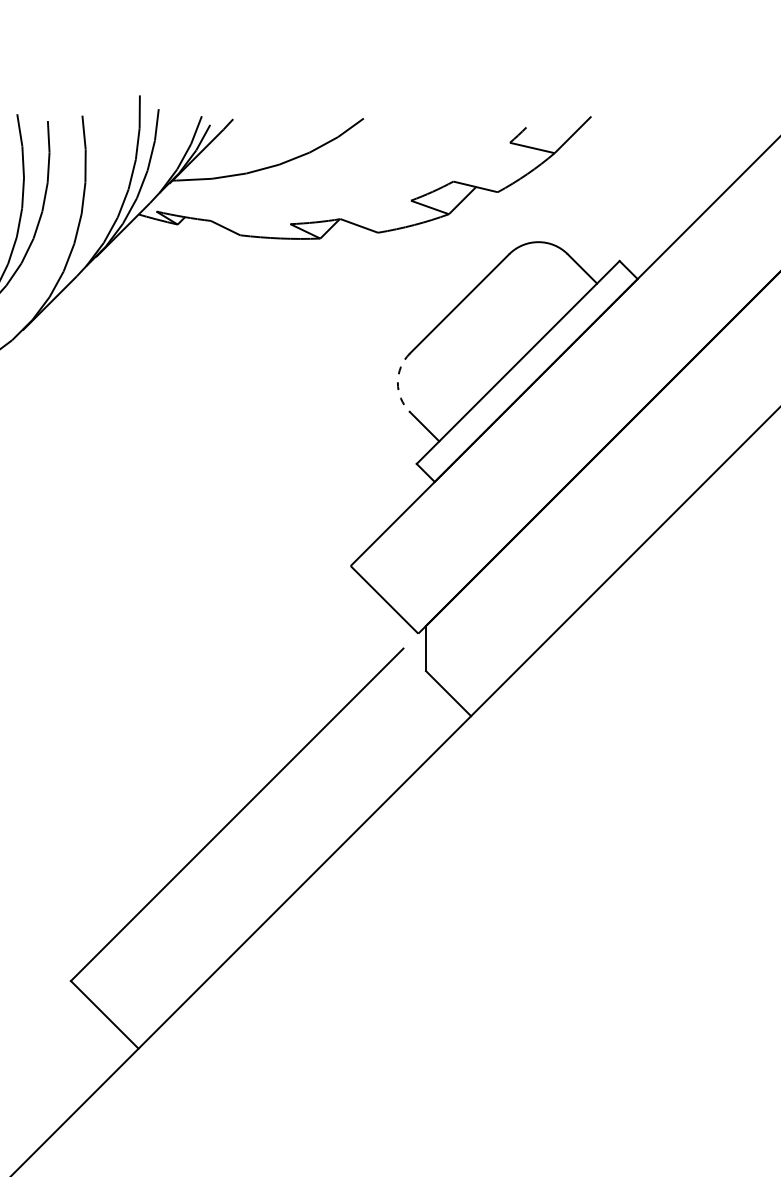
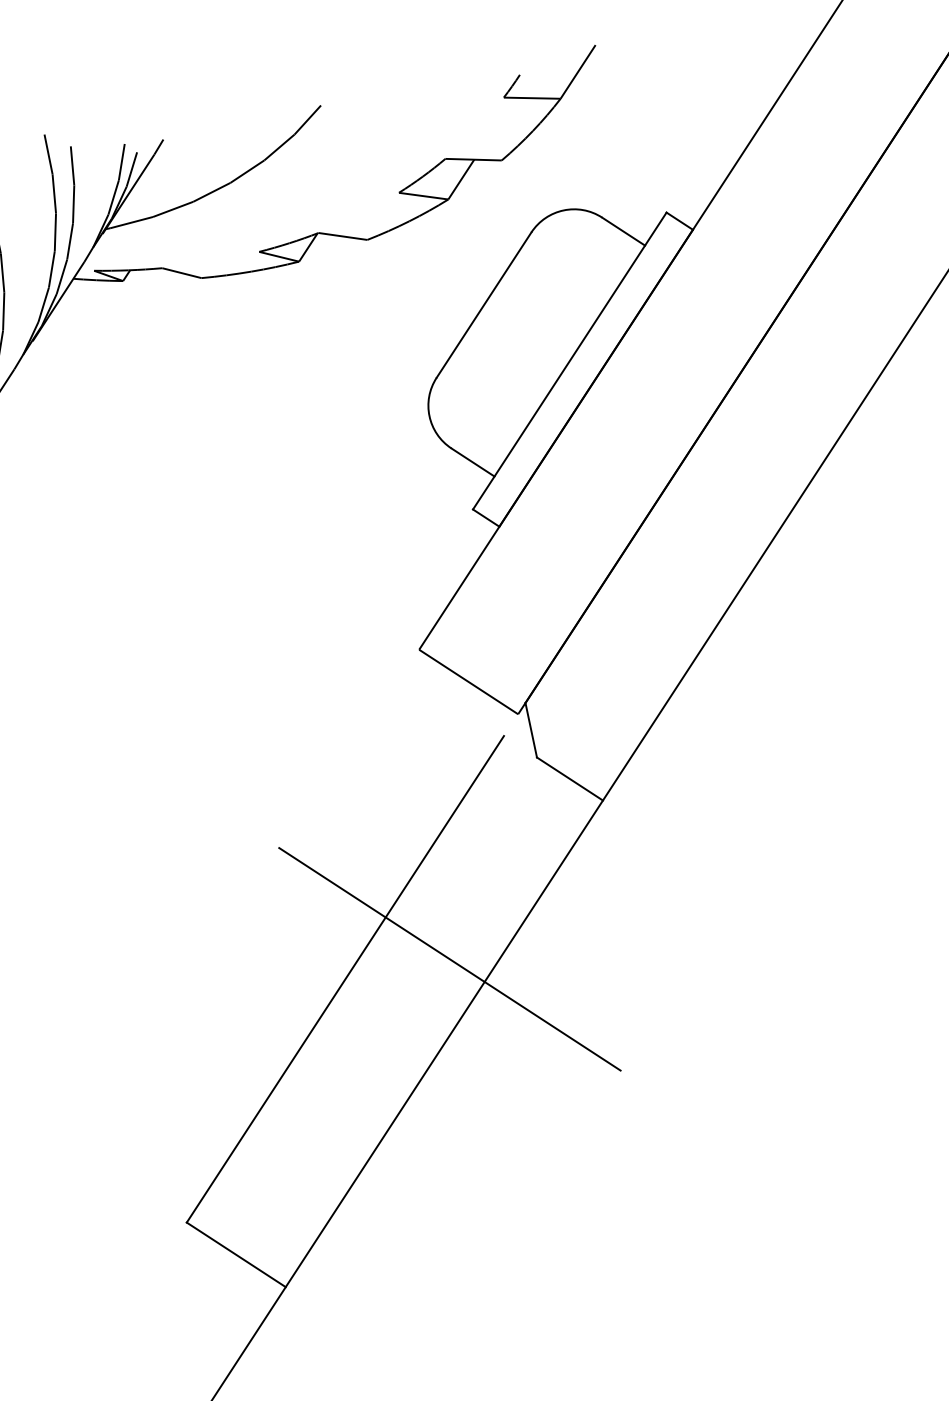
arc: (397, 382) -> (429, 415), dashed -> solid
line: (323, 816) -> (450, 959), added

